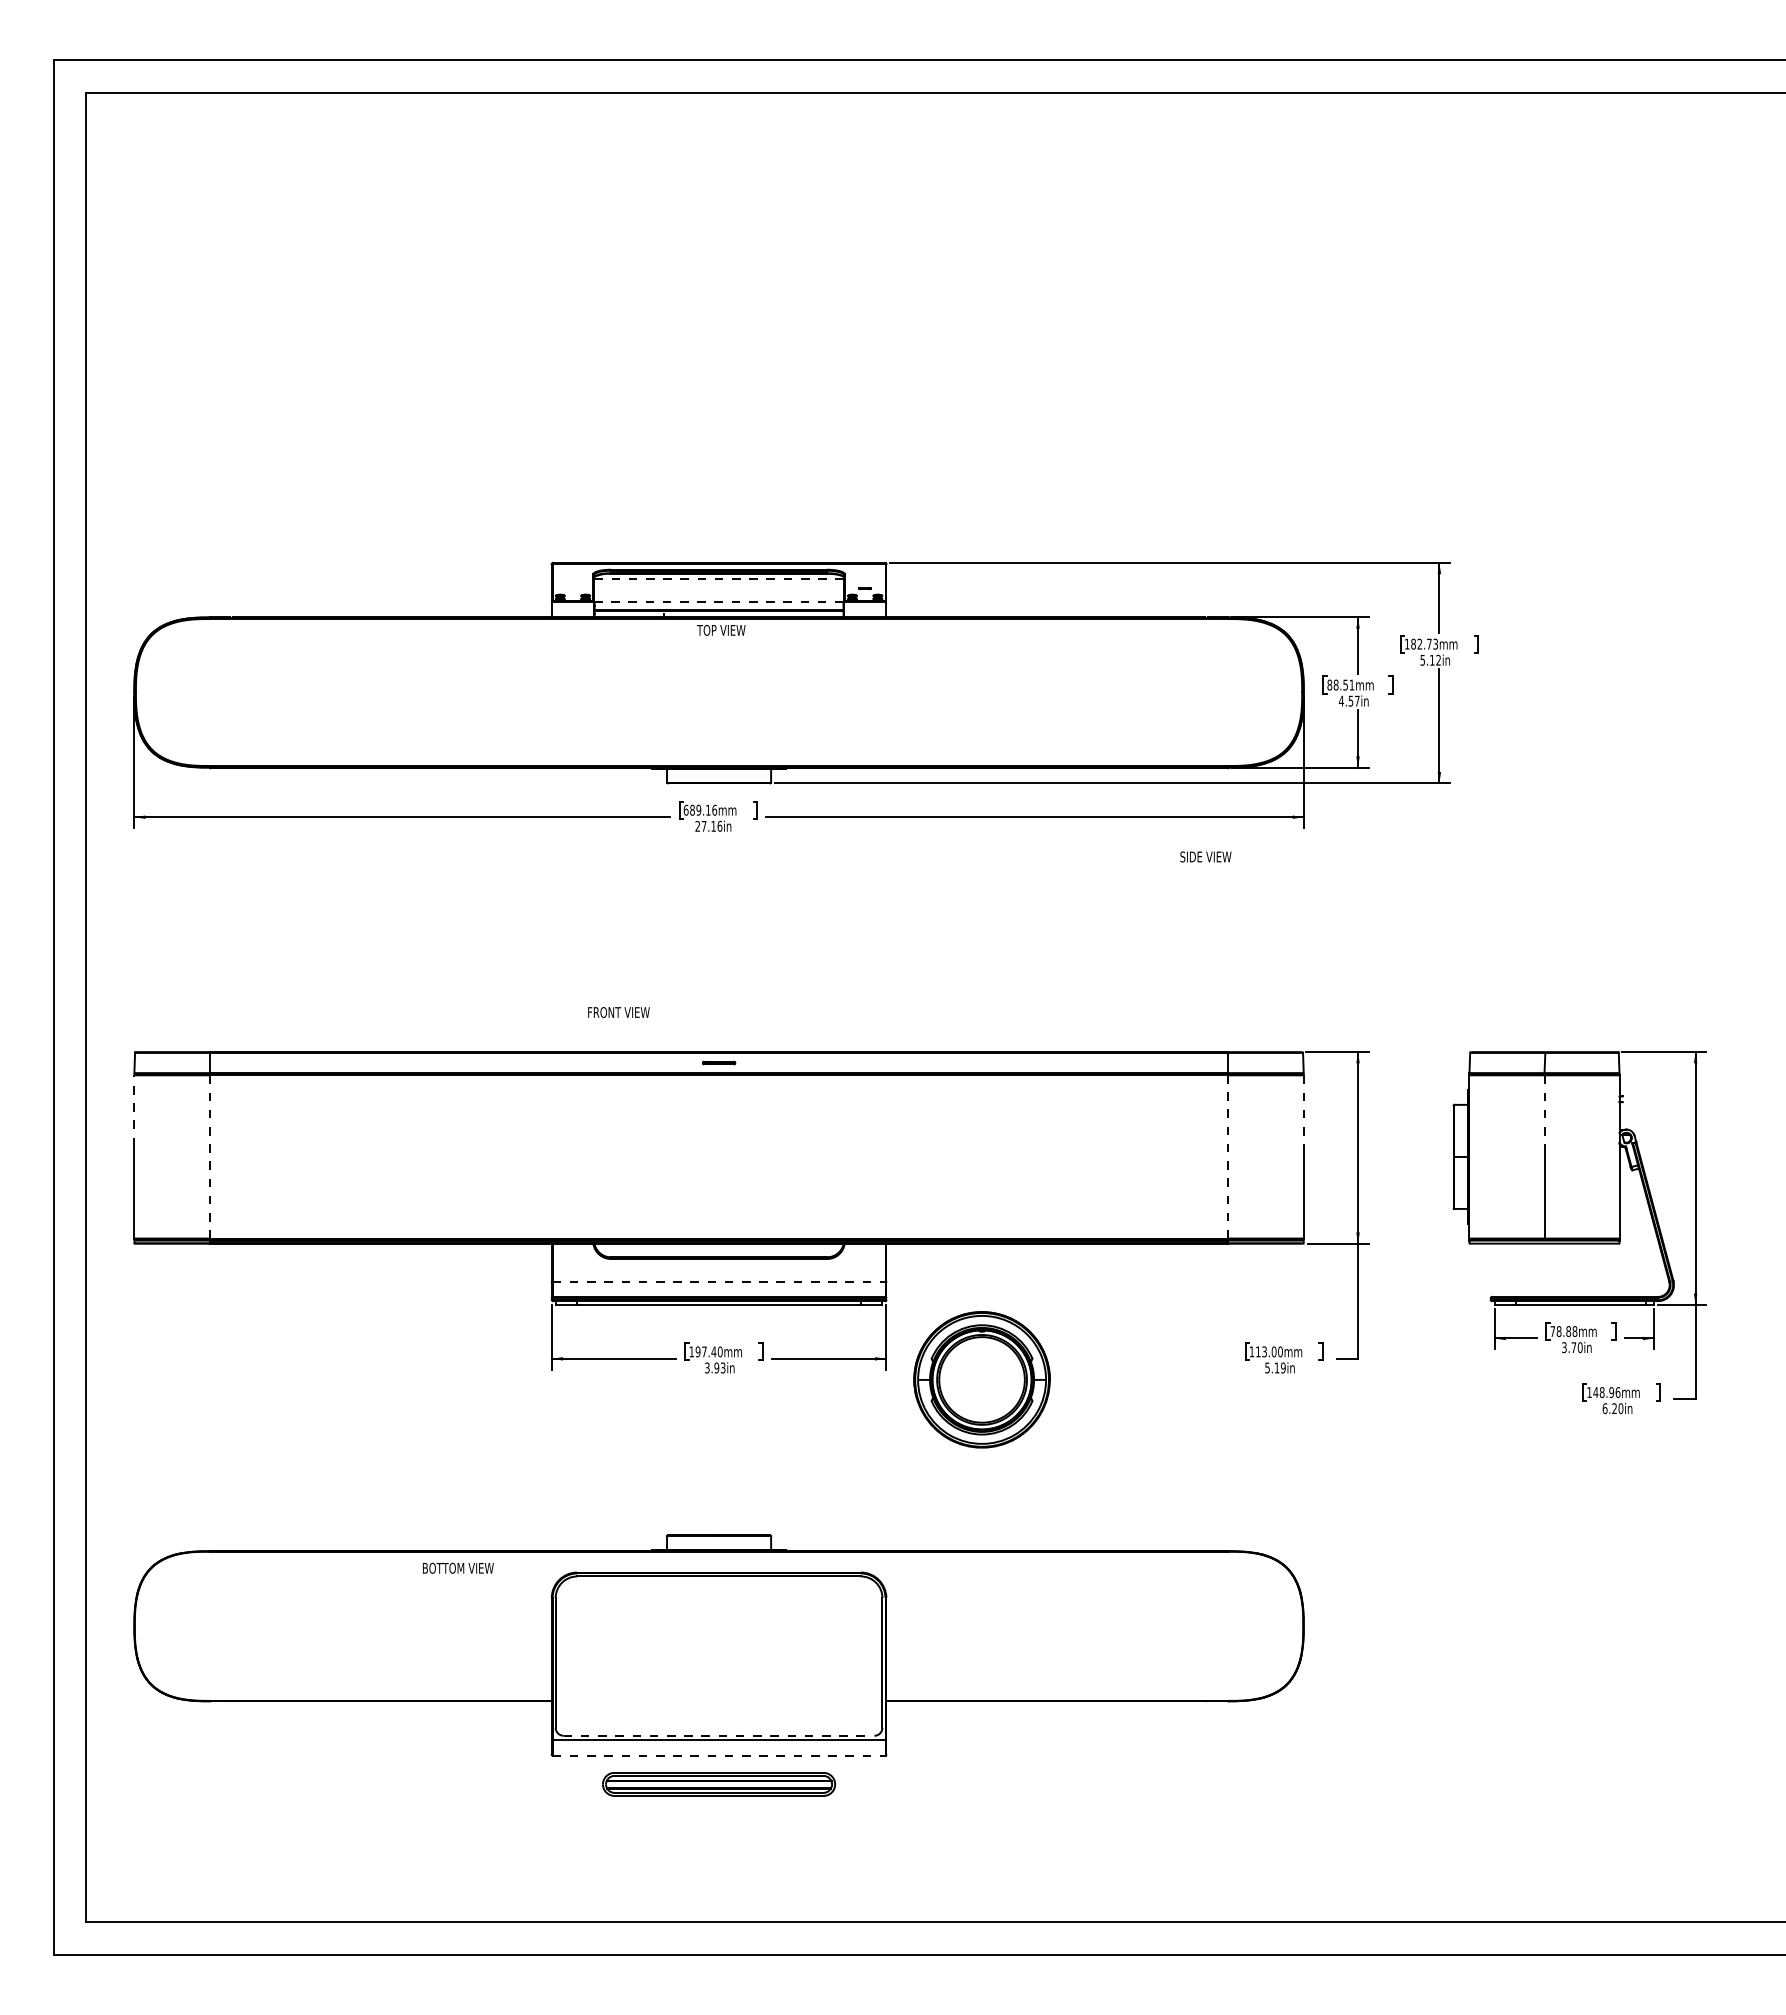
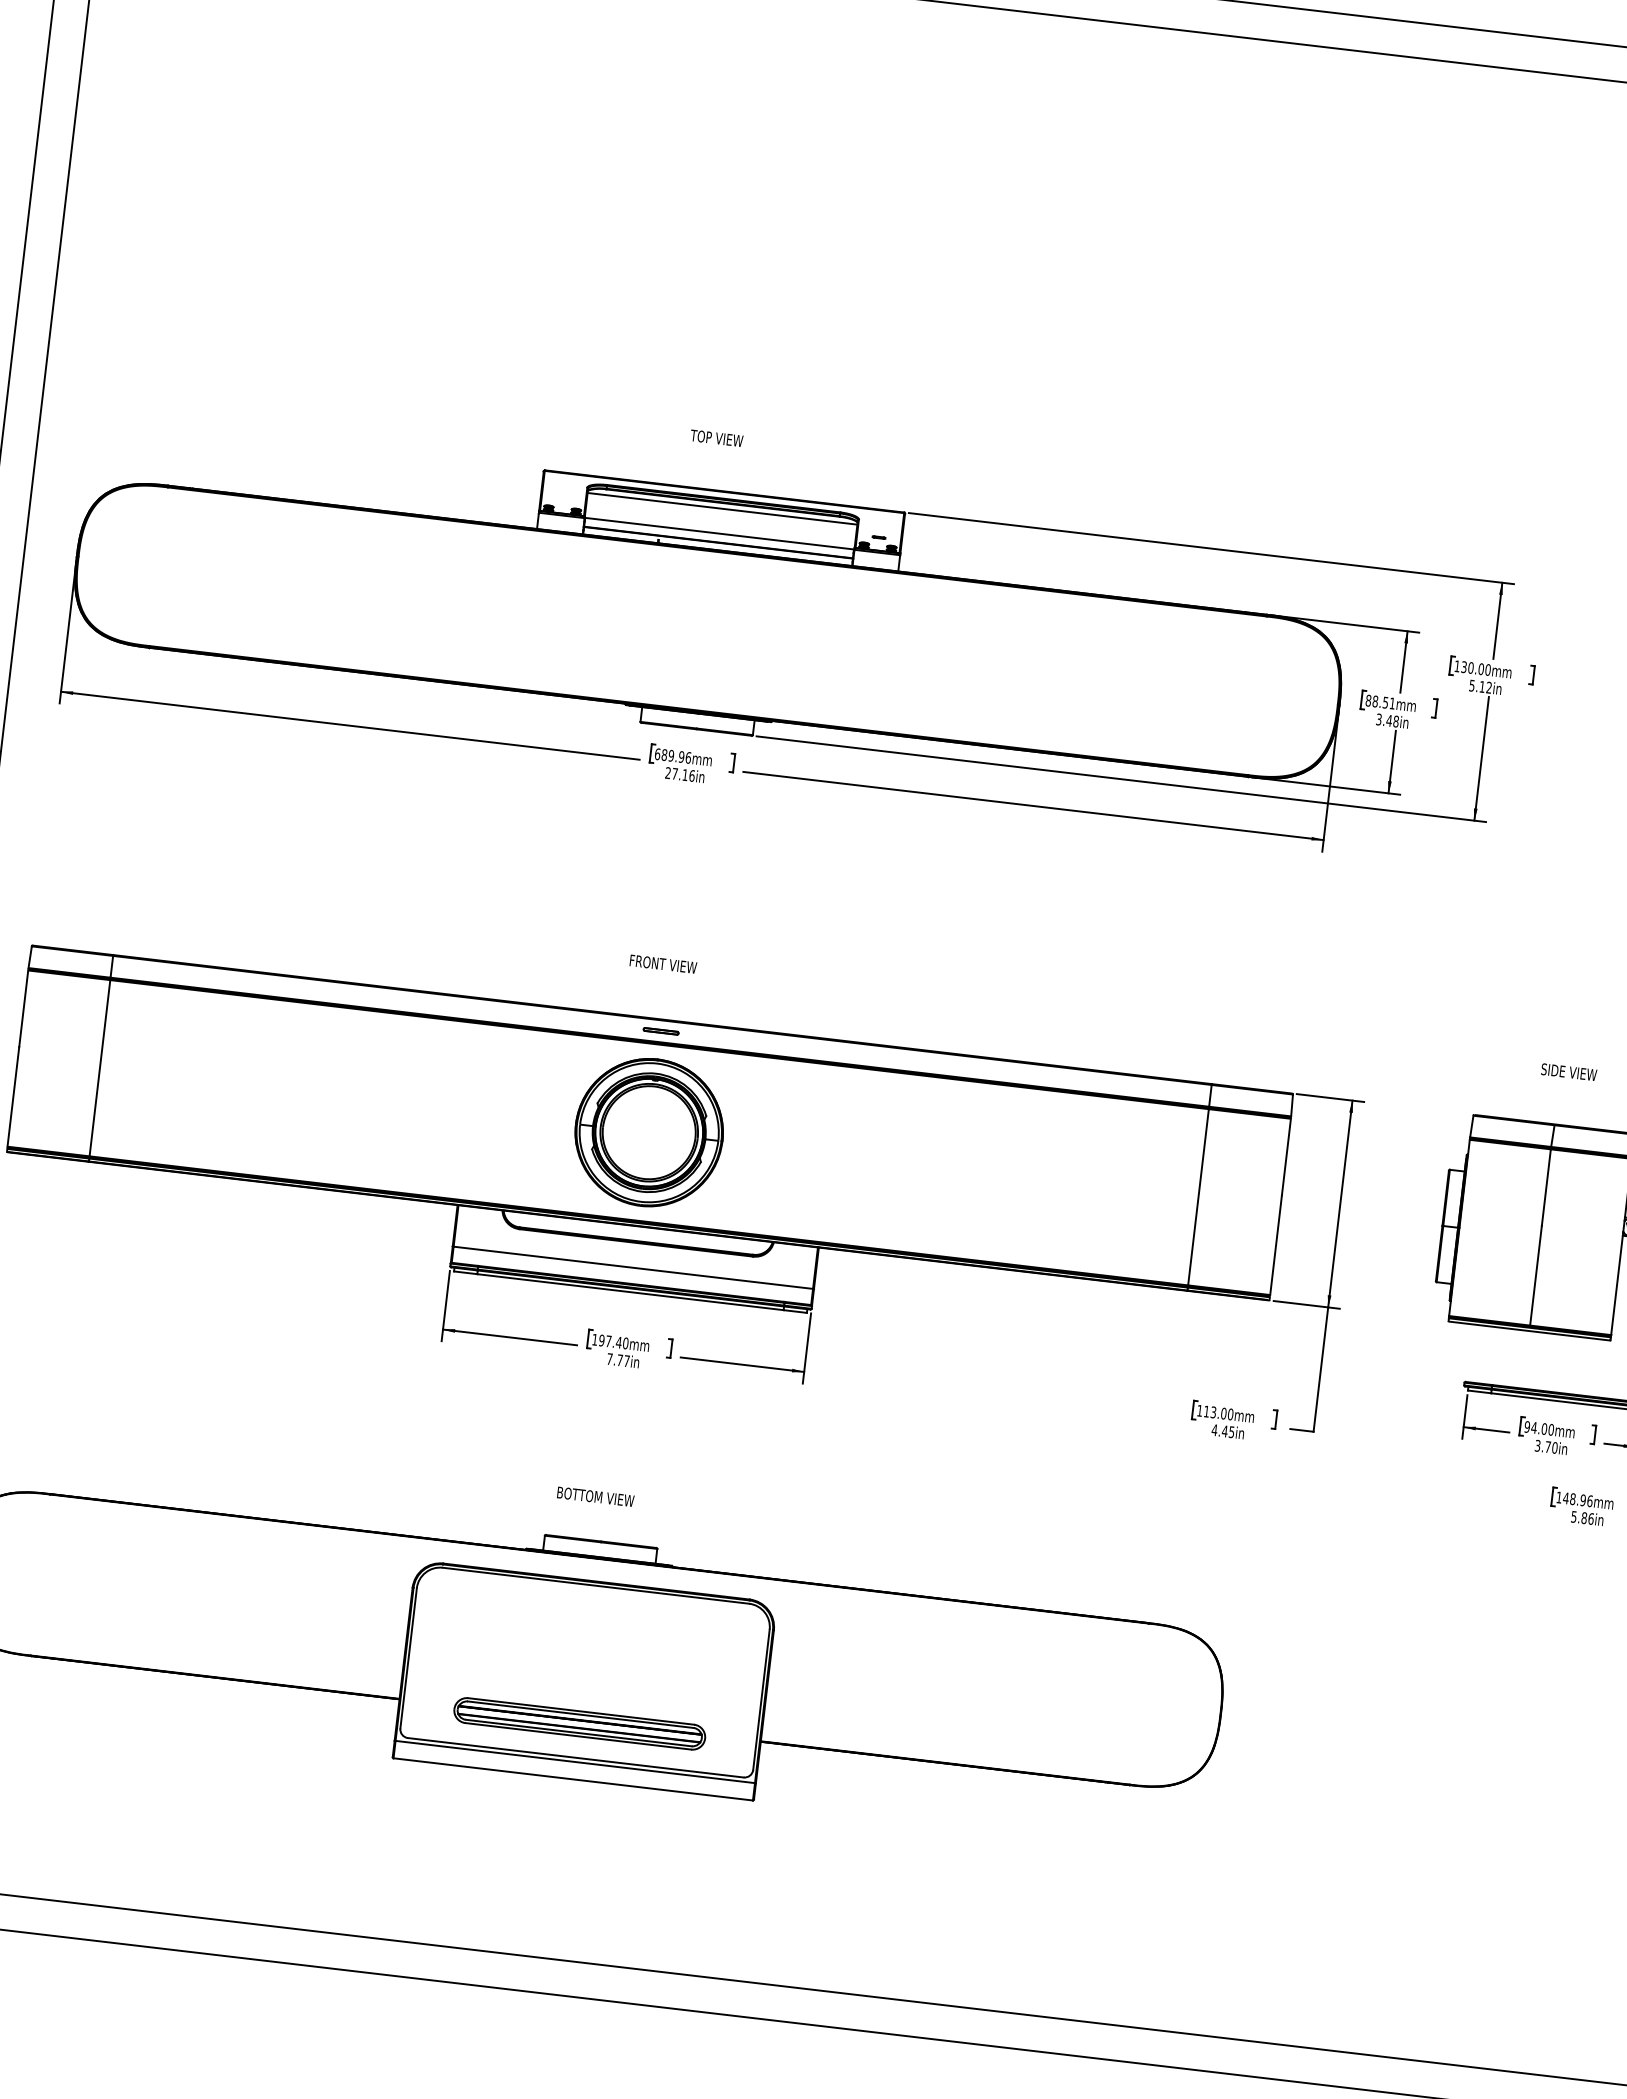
line: (719, 579) -> (722, 509), dashed -> solid
line: (719, 602) -> (720, 534), dashed -> solid
text: (721, 630) -> (717, 438), moved
text: (1424, 643) -> (1476, 667), 182.73mm -> 130.00mm
text: (1348, 700) -> (1386, 719), 4.57in -> 3.48in
text: (707, 809) -> (680, 756), 689.16mm -> 689.96mm
text: (1205, 856) -> (1568, 1071), moved
text: (618, 1012) -> (662, 964), moved
line: (134, 1110) -> (23, 1008), dashed -> solid
line: (1303, 1111) -> (1286, 1157), dashed -> solid
line: (1544, 1111) -> (1546, 1188), dashed -> solid
line: (210, 1156) -> (100, 1067), dashed -> solid
line: (1227, 1156) -> (1198, 1196), dashed -> solid
line: (719, 1282) -> (633, 1268), dashed -> solid
text: (1563, 1331) -> (1538, 1428), 78.88mm -> 94.00mm
text: (715, 1367) -> (618, 1359), 3.93in -> 7.77in
text: (1275, 1367) -> (1223, 1430), 5.19in -> 4.45in
part: (981, 1379) -> (648, 1132), moved
text: (1612, 1408) -> (1582, 1517), 6.20in -> 5.86in
text: (458, 1567) -> (596, 1496), moved
line: (719, 1735) -> (576, 1757), dashed -> solid
line: (719, 1755) -> (573, 1779), dashed -> solid
part: (719, 1784) -> (580, 1724), moved

